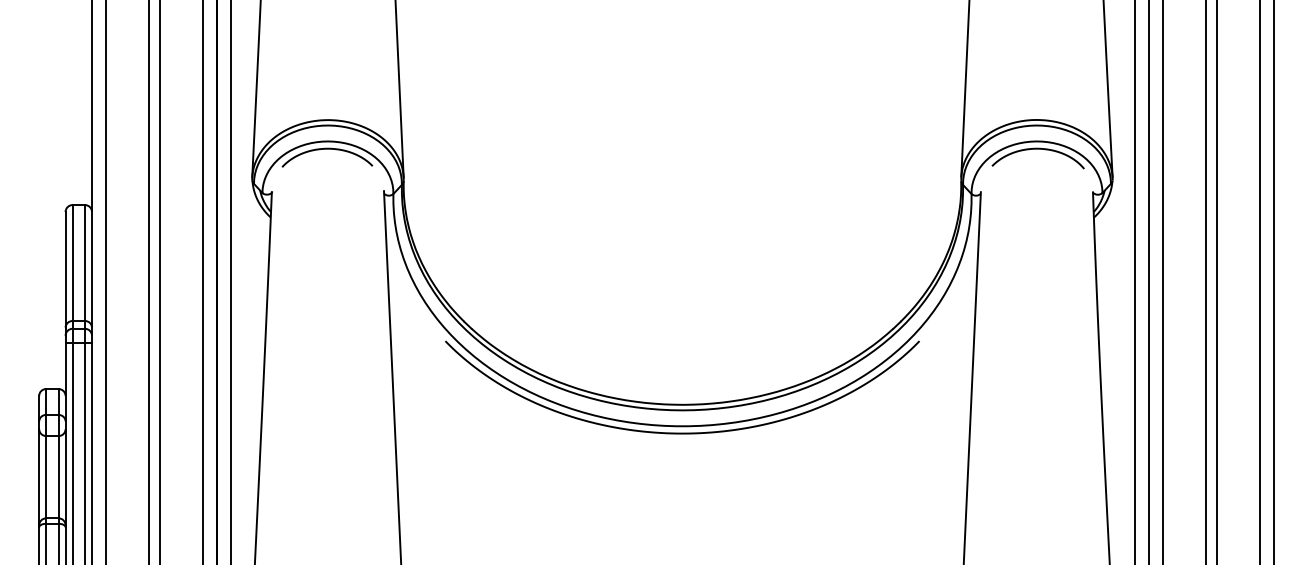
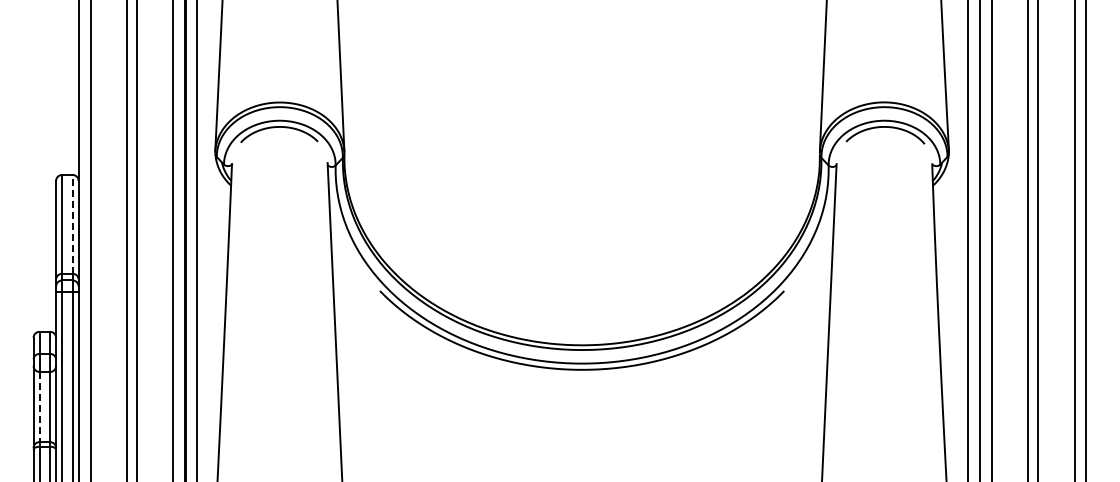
line: (84, 261) -> (72, 223), solid -> dashed
line: (46, 477) -> (39, 407), solid -> dashed

